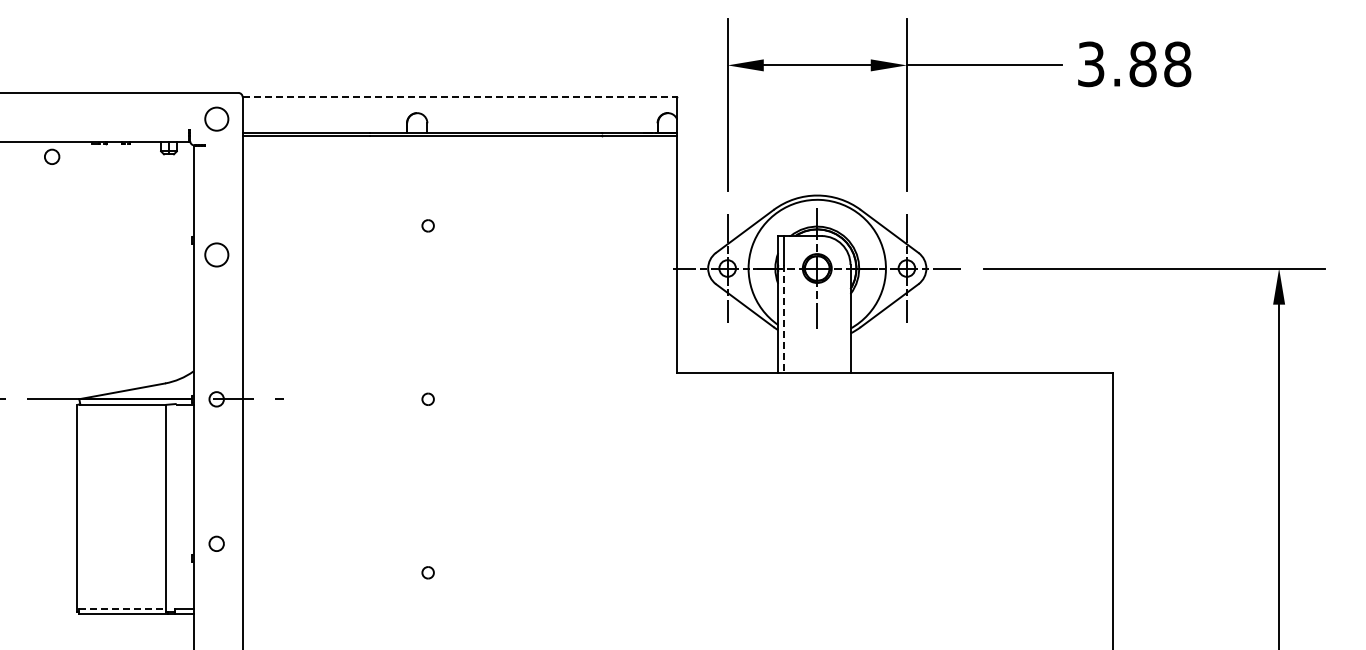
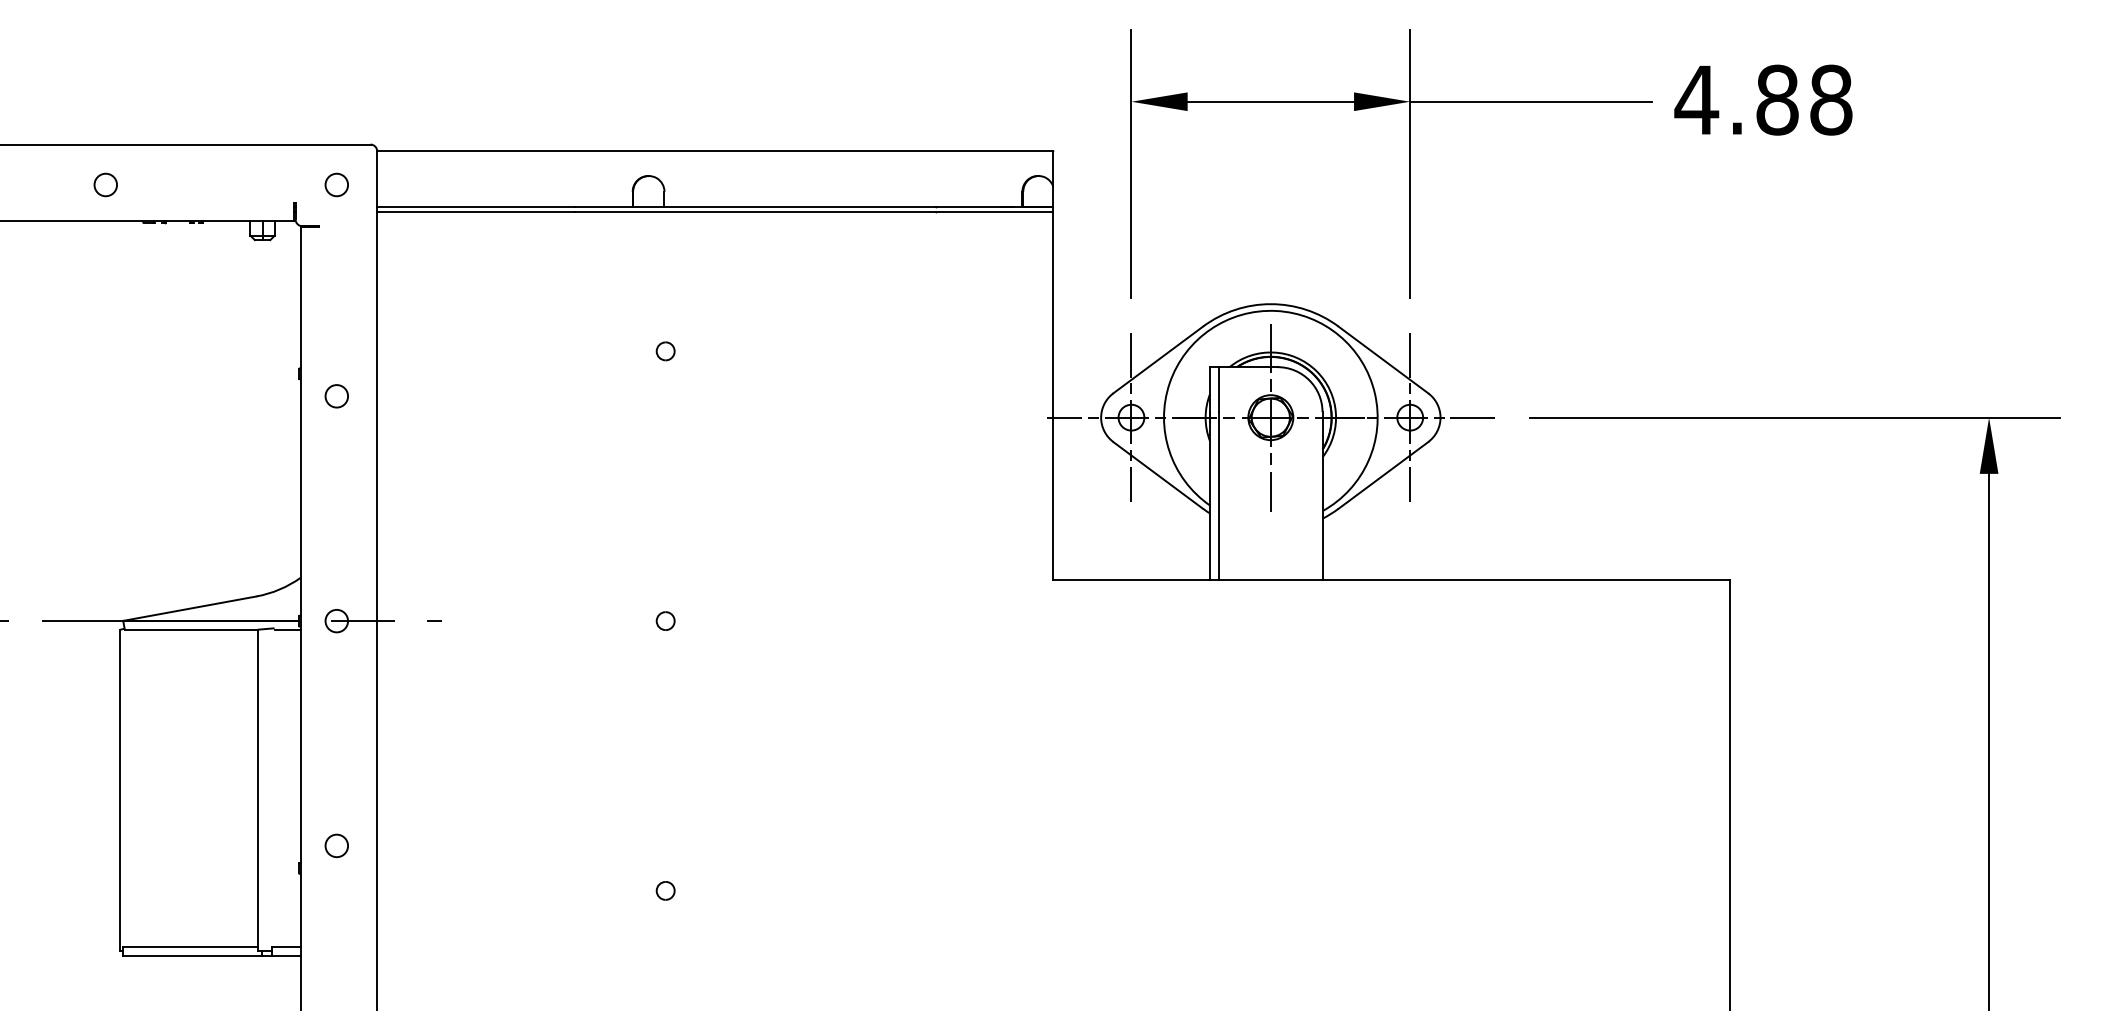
text: (1090, 64) -> (1695, 100), 3.88 -> 4.88
line: (460, 97) -> (715, 151), dashed -> solid
circle: (216, 118) -> (336, 184), size x0.62
circle: (52, 156) -> (106, 184), moved
circle: (216, 254) -> (336, 395), size x0.62
line: (784, 319) -> (1219, 496), dashed -> solid
line: (123, 608) -> (191, 946), dashed -> solid

